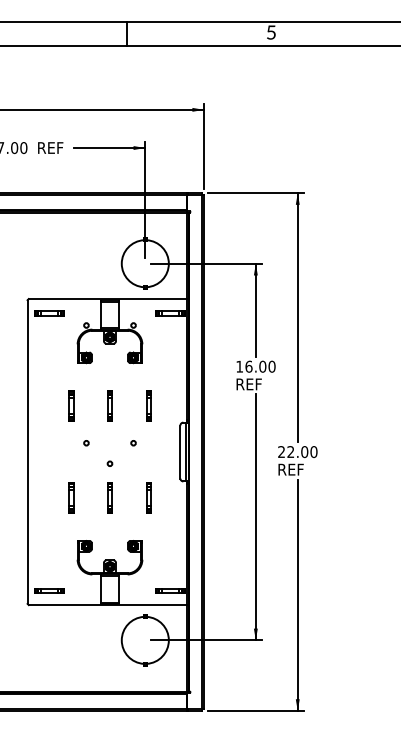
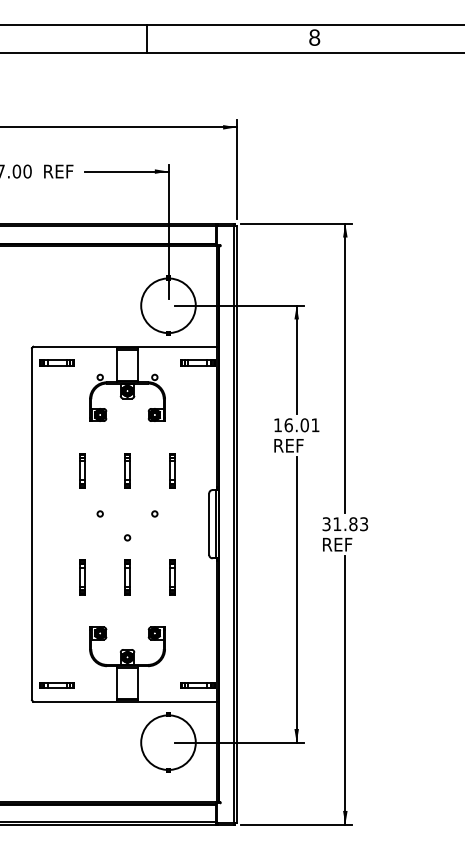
text: (271, 32) -> (314, 37), 5 -> 8
text: (271, 366) -> (314, 425), 16.00 -> 16.01
text: (297, 452) -> (345, 524), 22.00 -> 31.83

